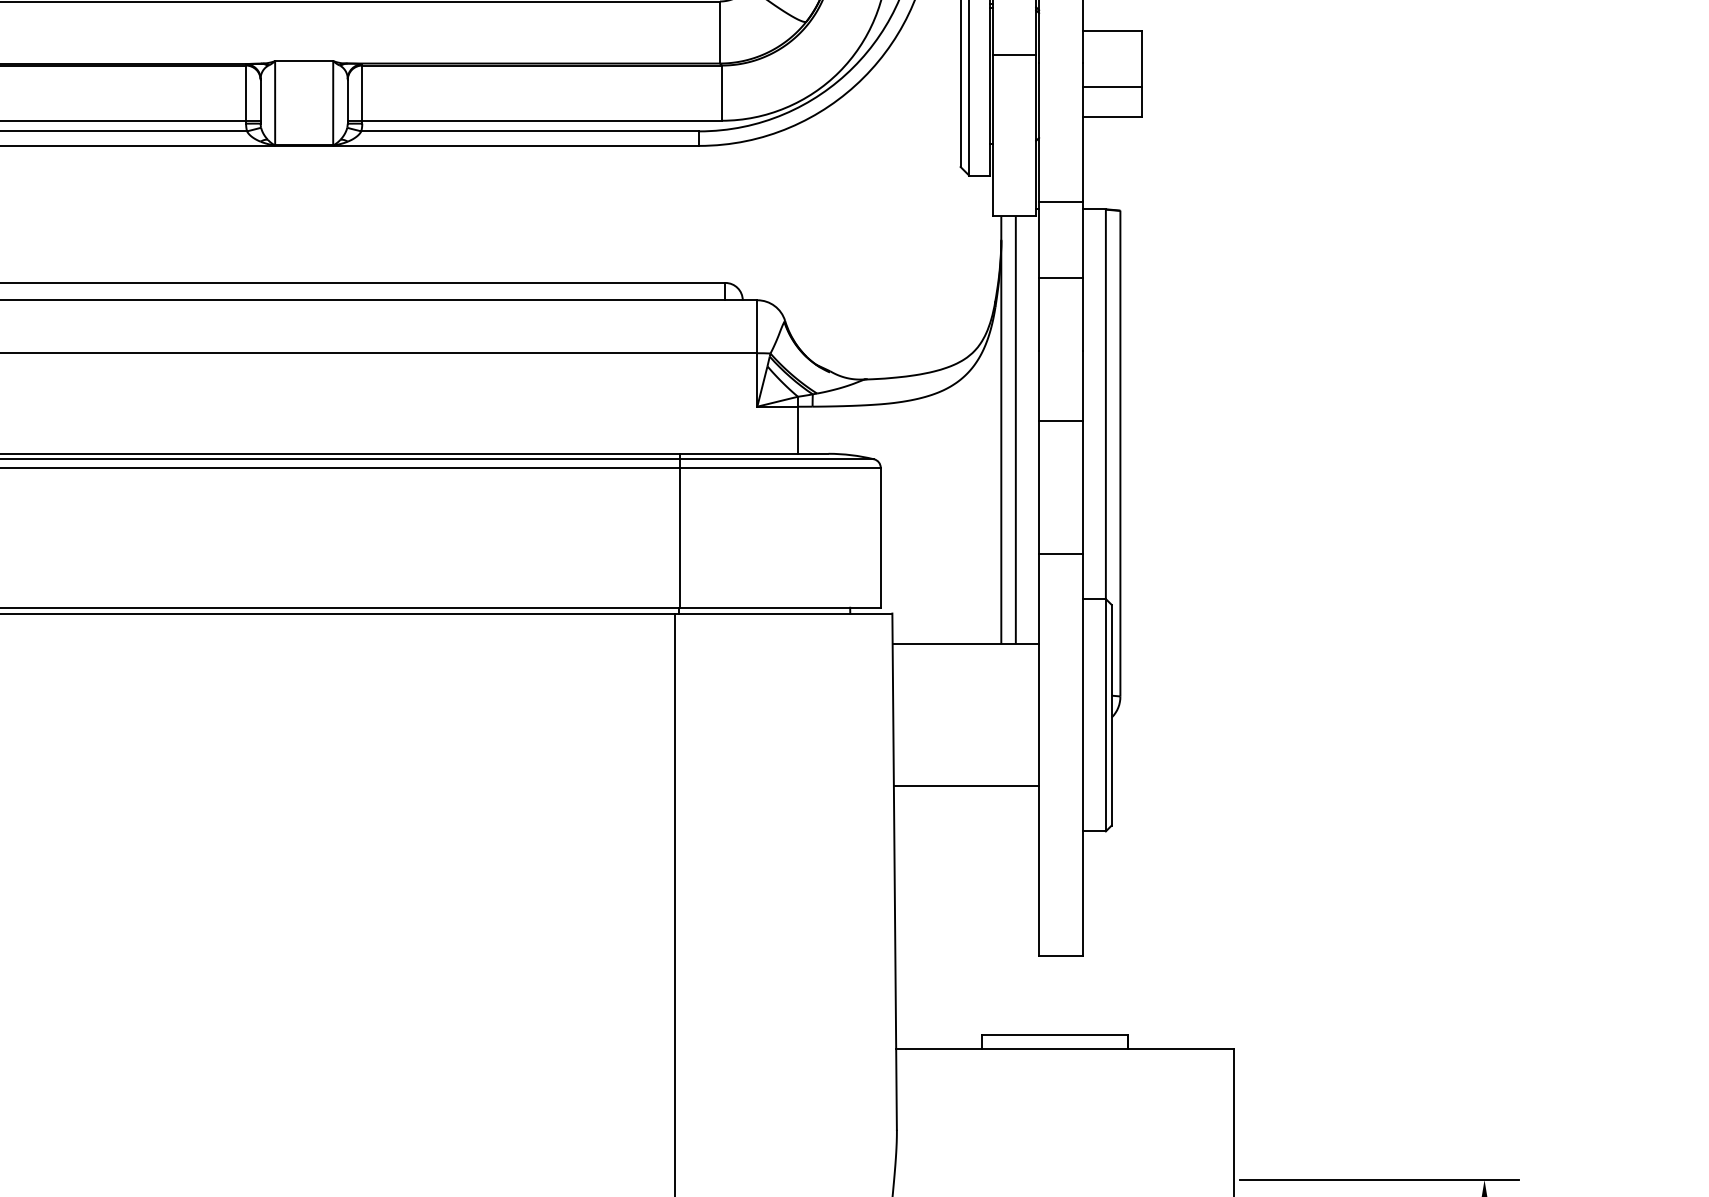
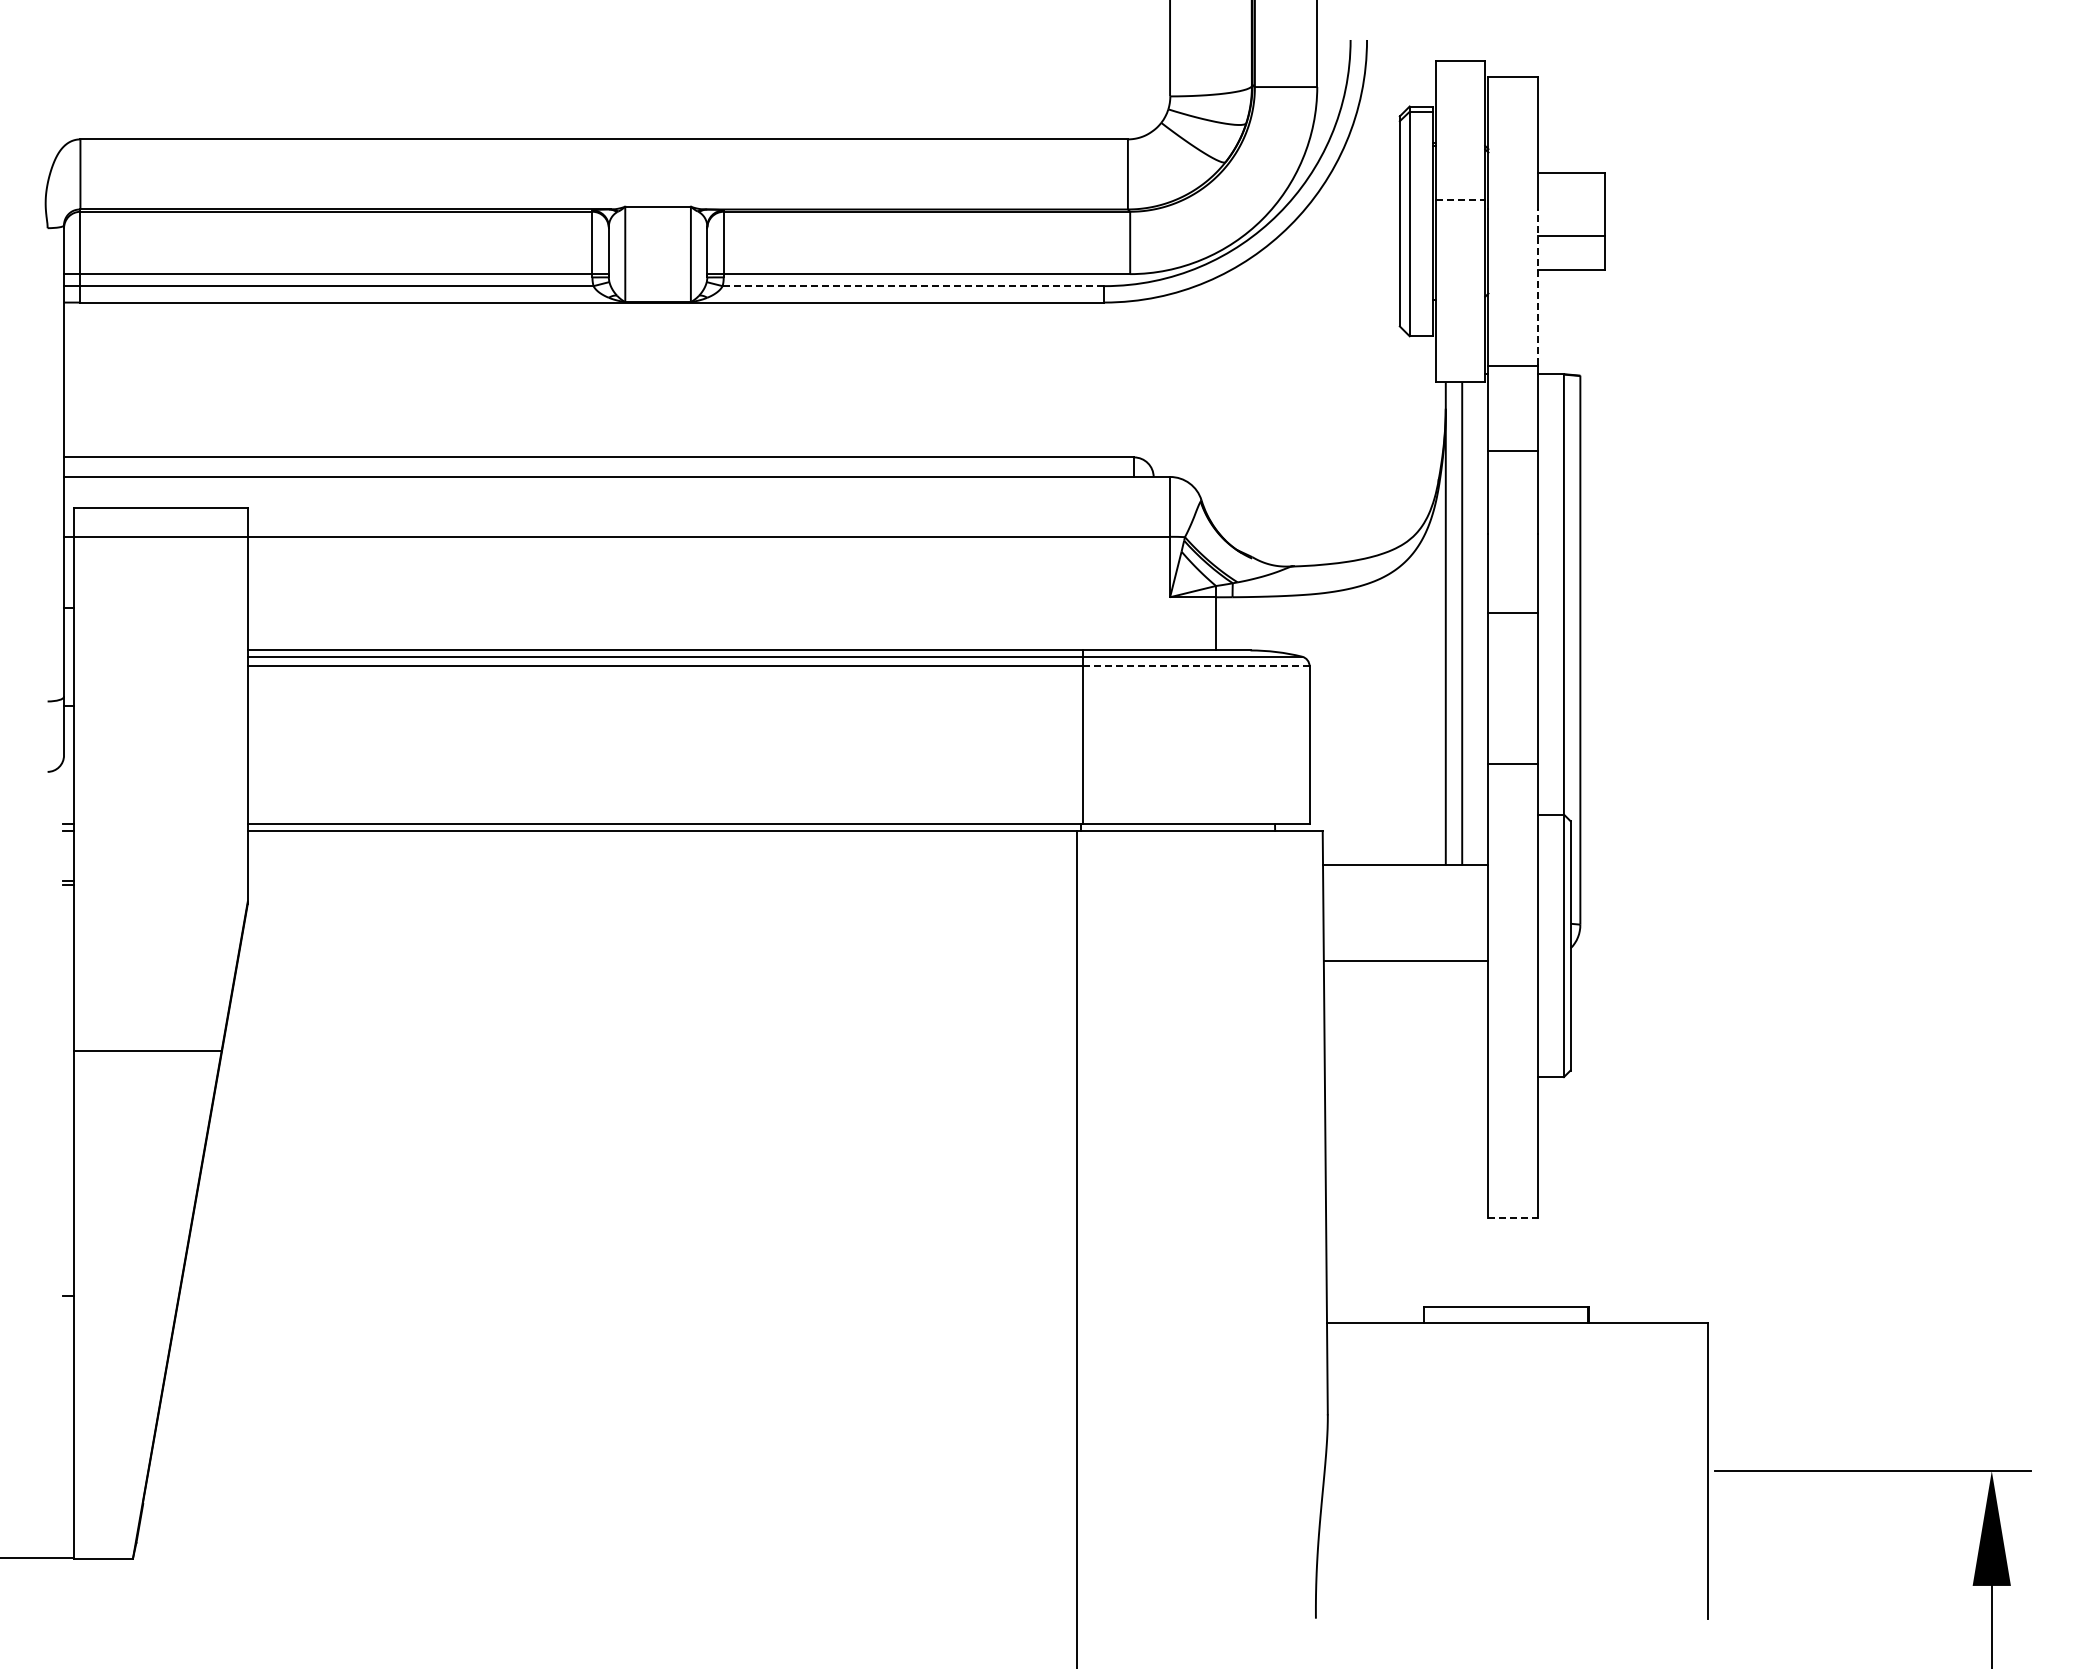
line: (1014, 54) -> (1460, 199), solid -> dashed
line: (530, 131) -> (913, 286), solid -> dashed
line: (1082, 131) -> (1537, 286), solid -> dashed
line: (779, 467) -> (1195, 666), solid -> dashed
line: (966, 786) -> (1406, 961), moved
line: (1061, 956) -> (1513, 1218), solid -> dashed

